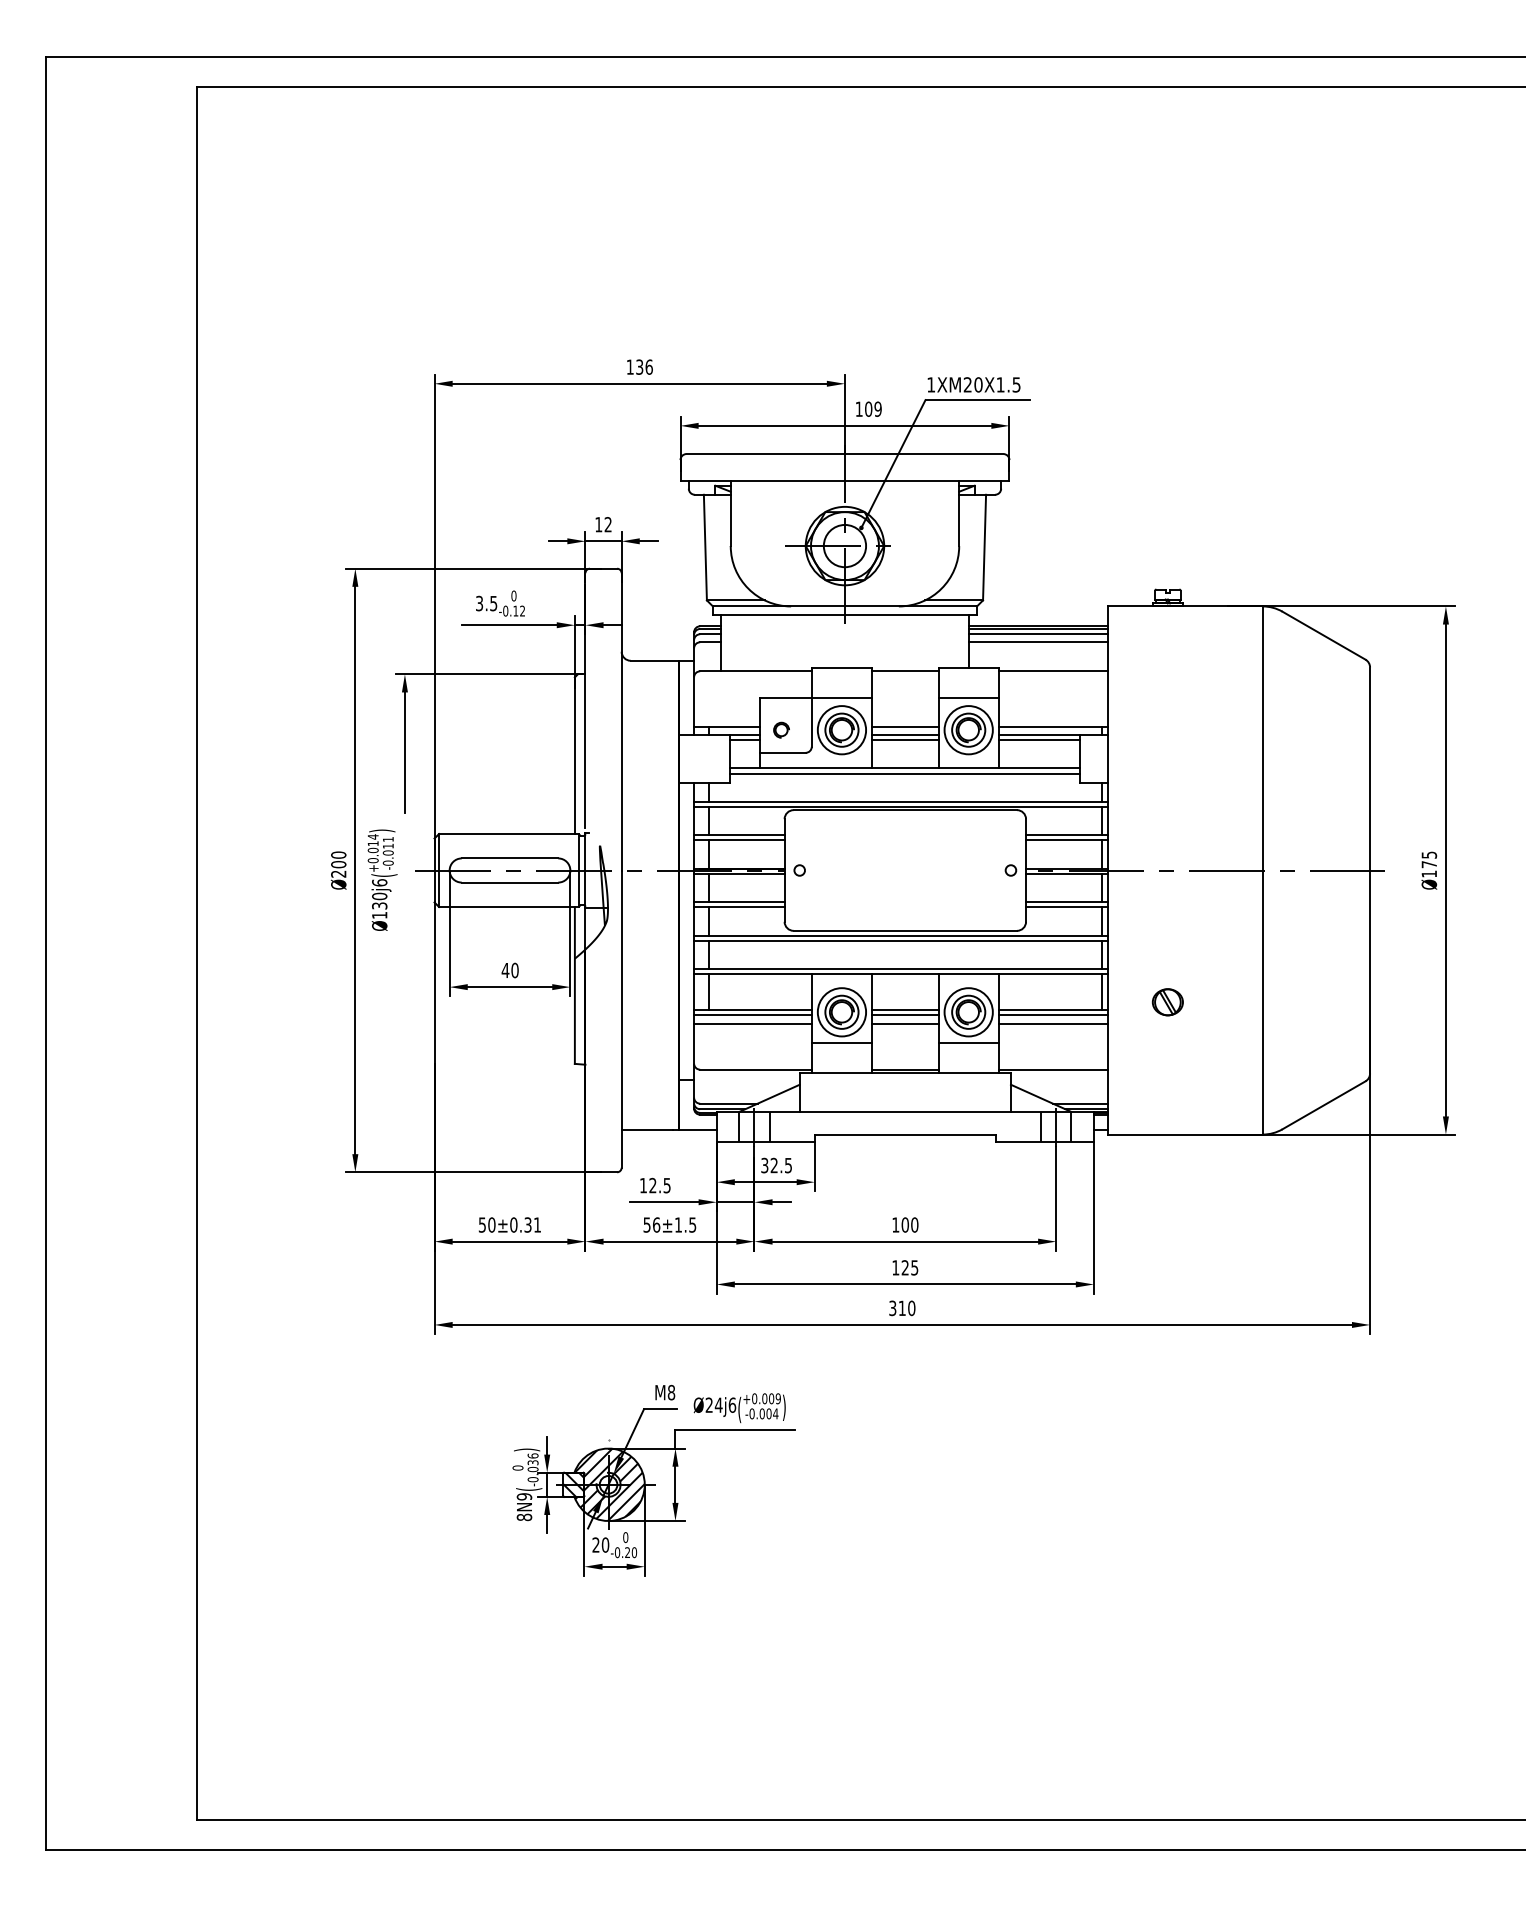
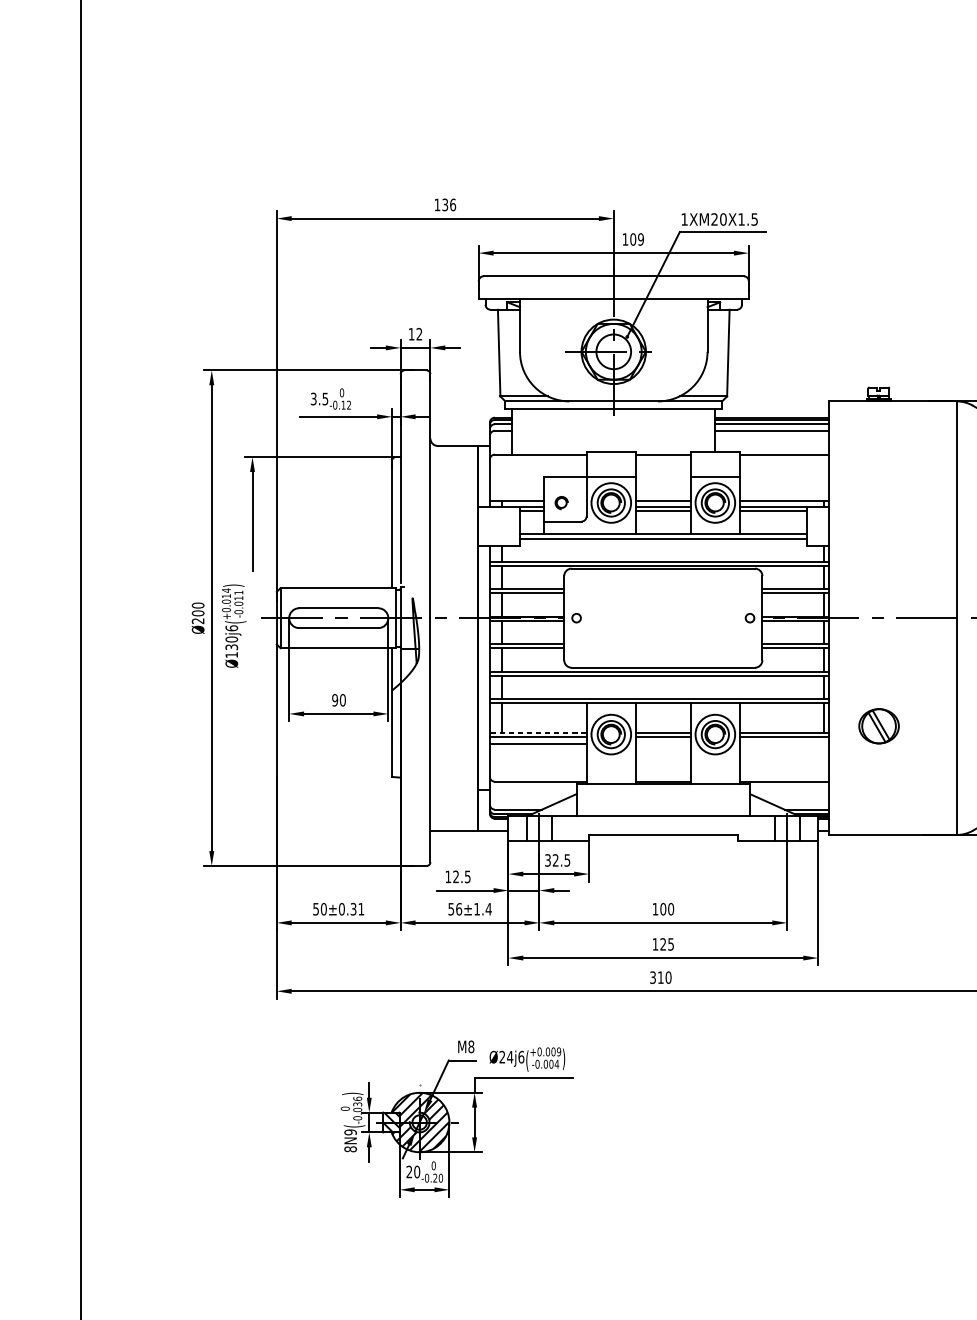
text: (505, 970) -> (335, 700), 40 -> 90
part: (1167, 1002) -> (878, 726), size x1.6
line: (752, 1009) -> (537, 732), solid -> dashed
line: (905, 1023) -> (663, 743), removed
line: (1052, 1023) -> (784, 743), removed
line: (841, 1042) -> (610, 759), removed
line: (968, 1042) -> (715, 759), removed
text: (692, 1224) -> (488, 908), ±1.5 -> ±1.4

